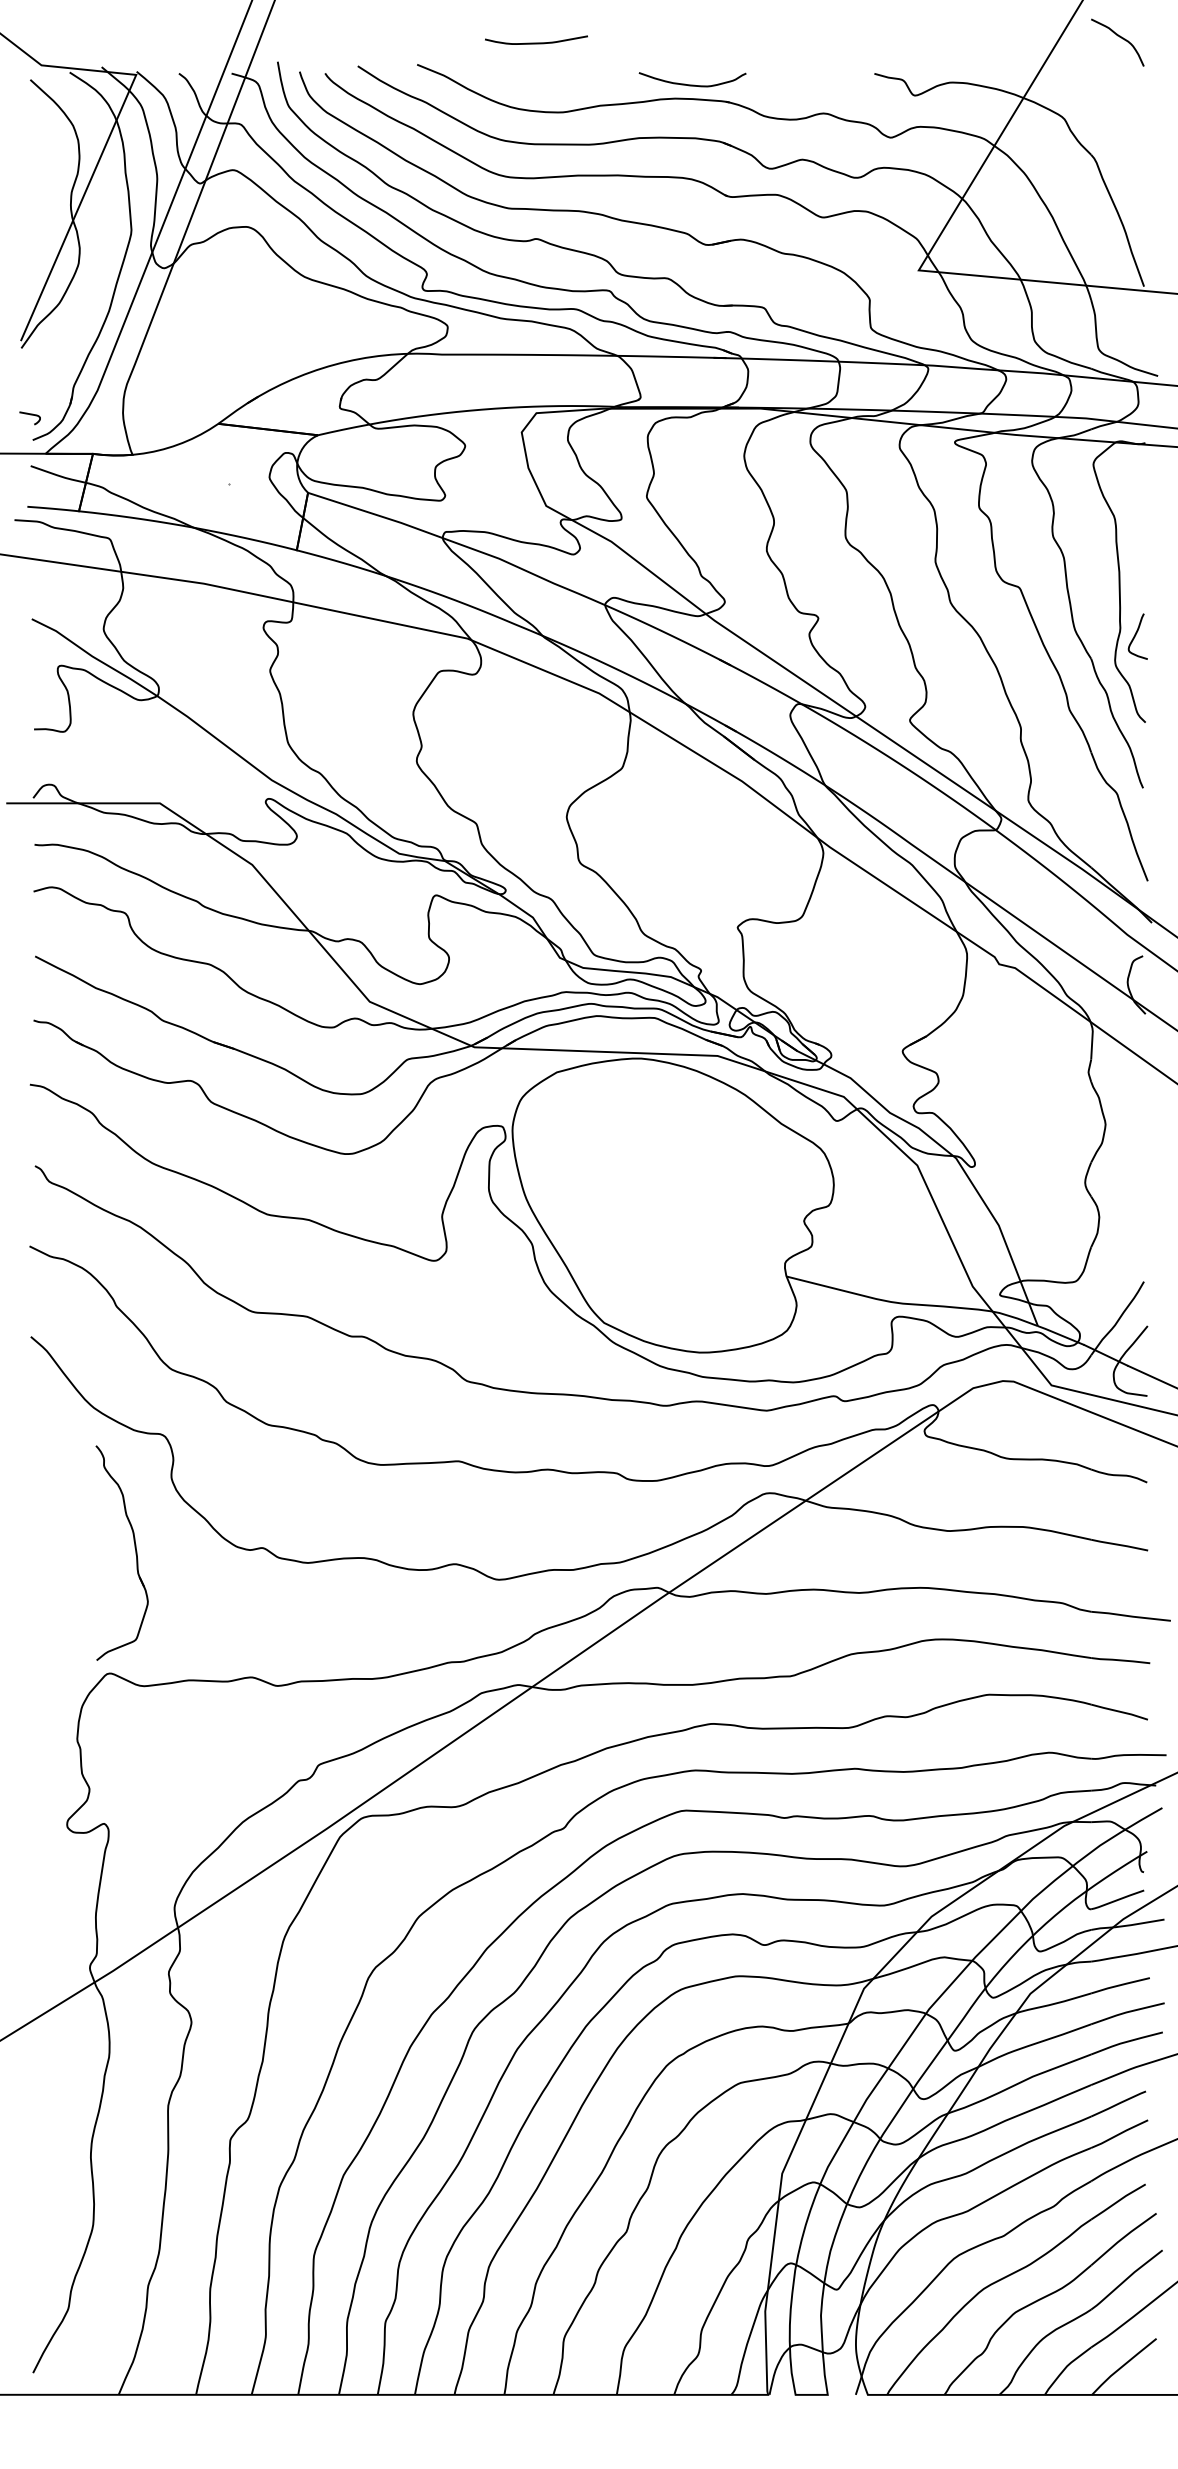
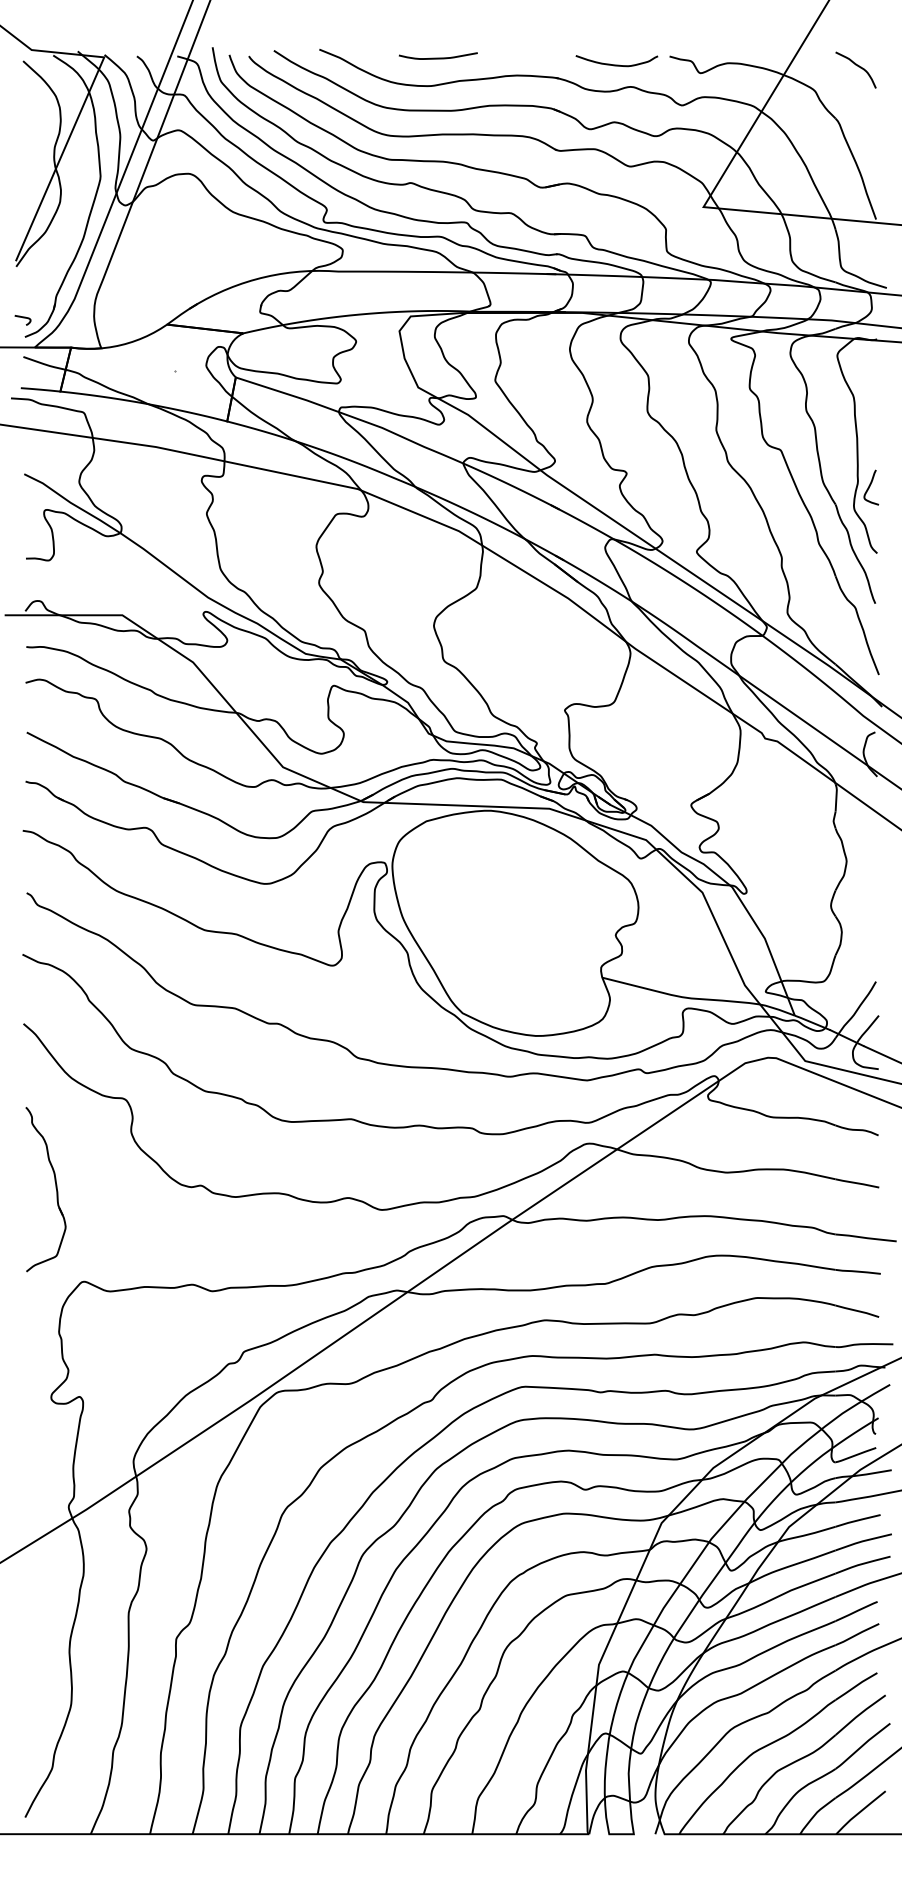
curve: (1119, 37) -> (857, 66), moved
curve: (536, 42) -> (438, 57), moved
curve: (692, 84) -> (616, 64), moved
part: (134, 1548) -> (55, 1185), moved

